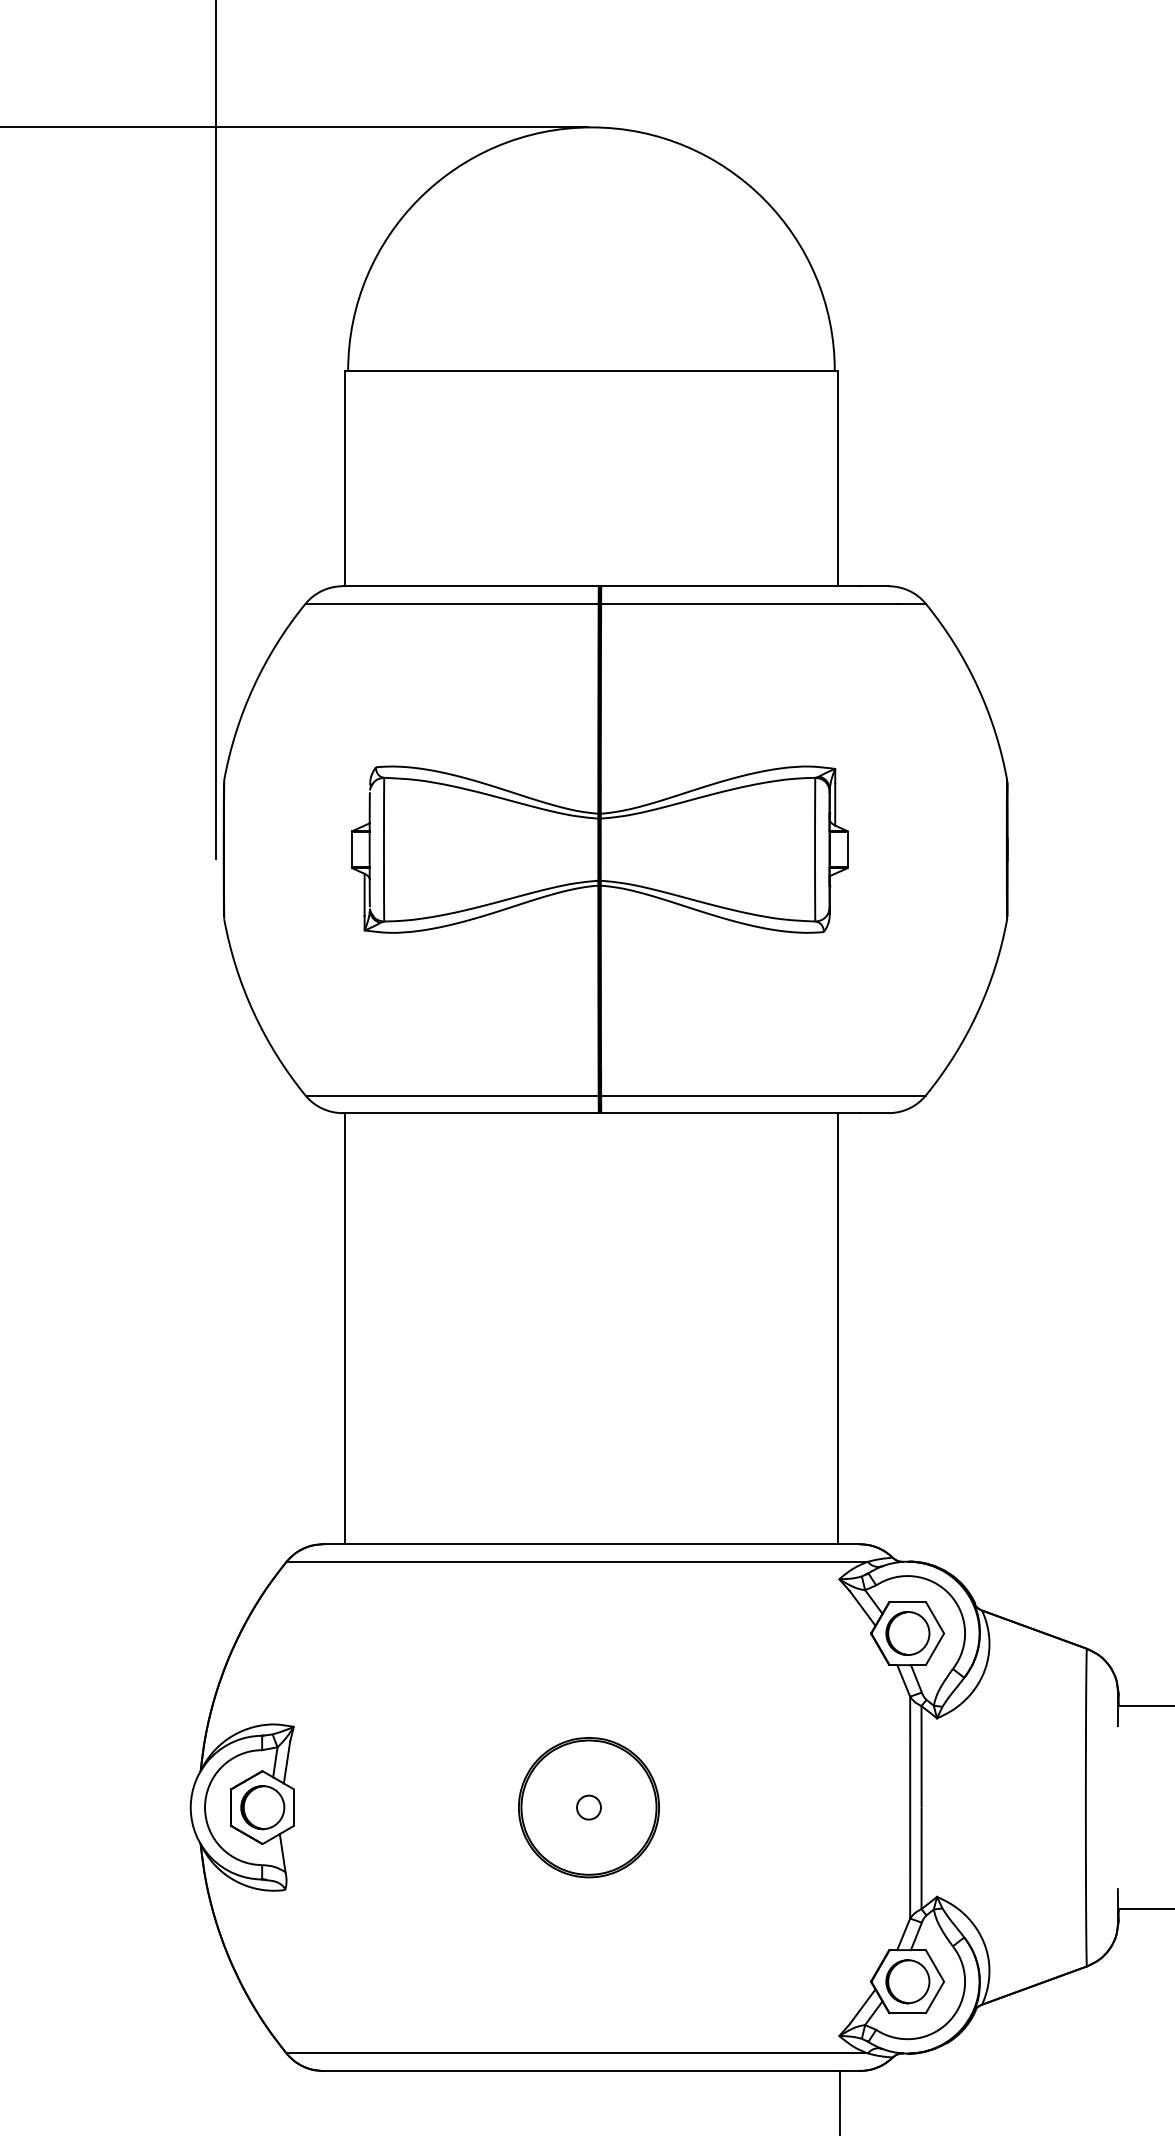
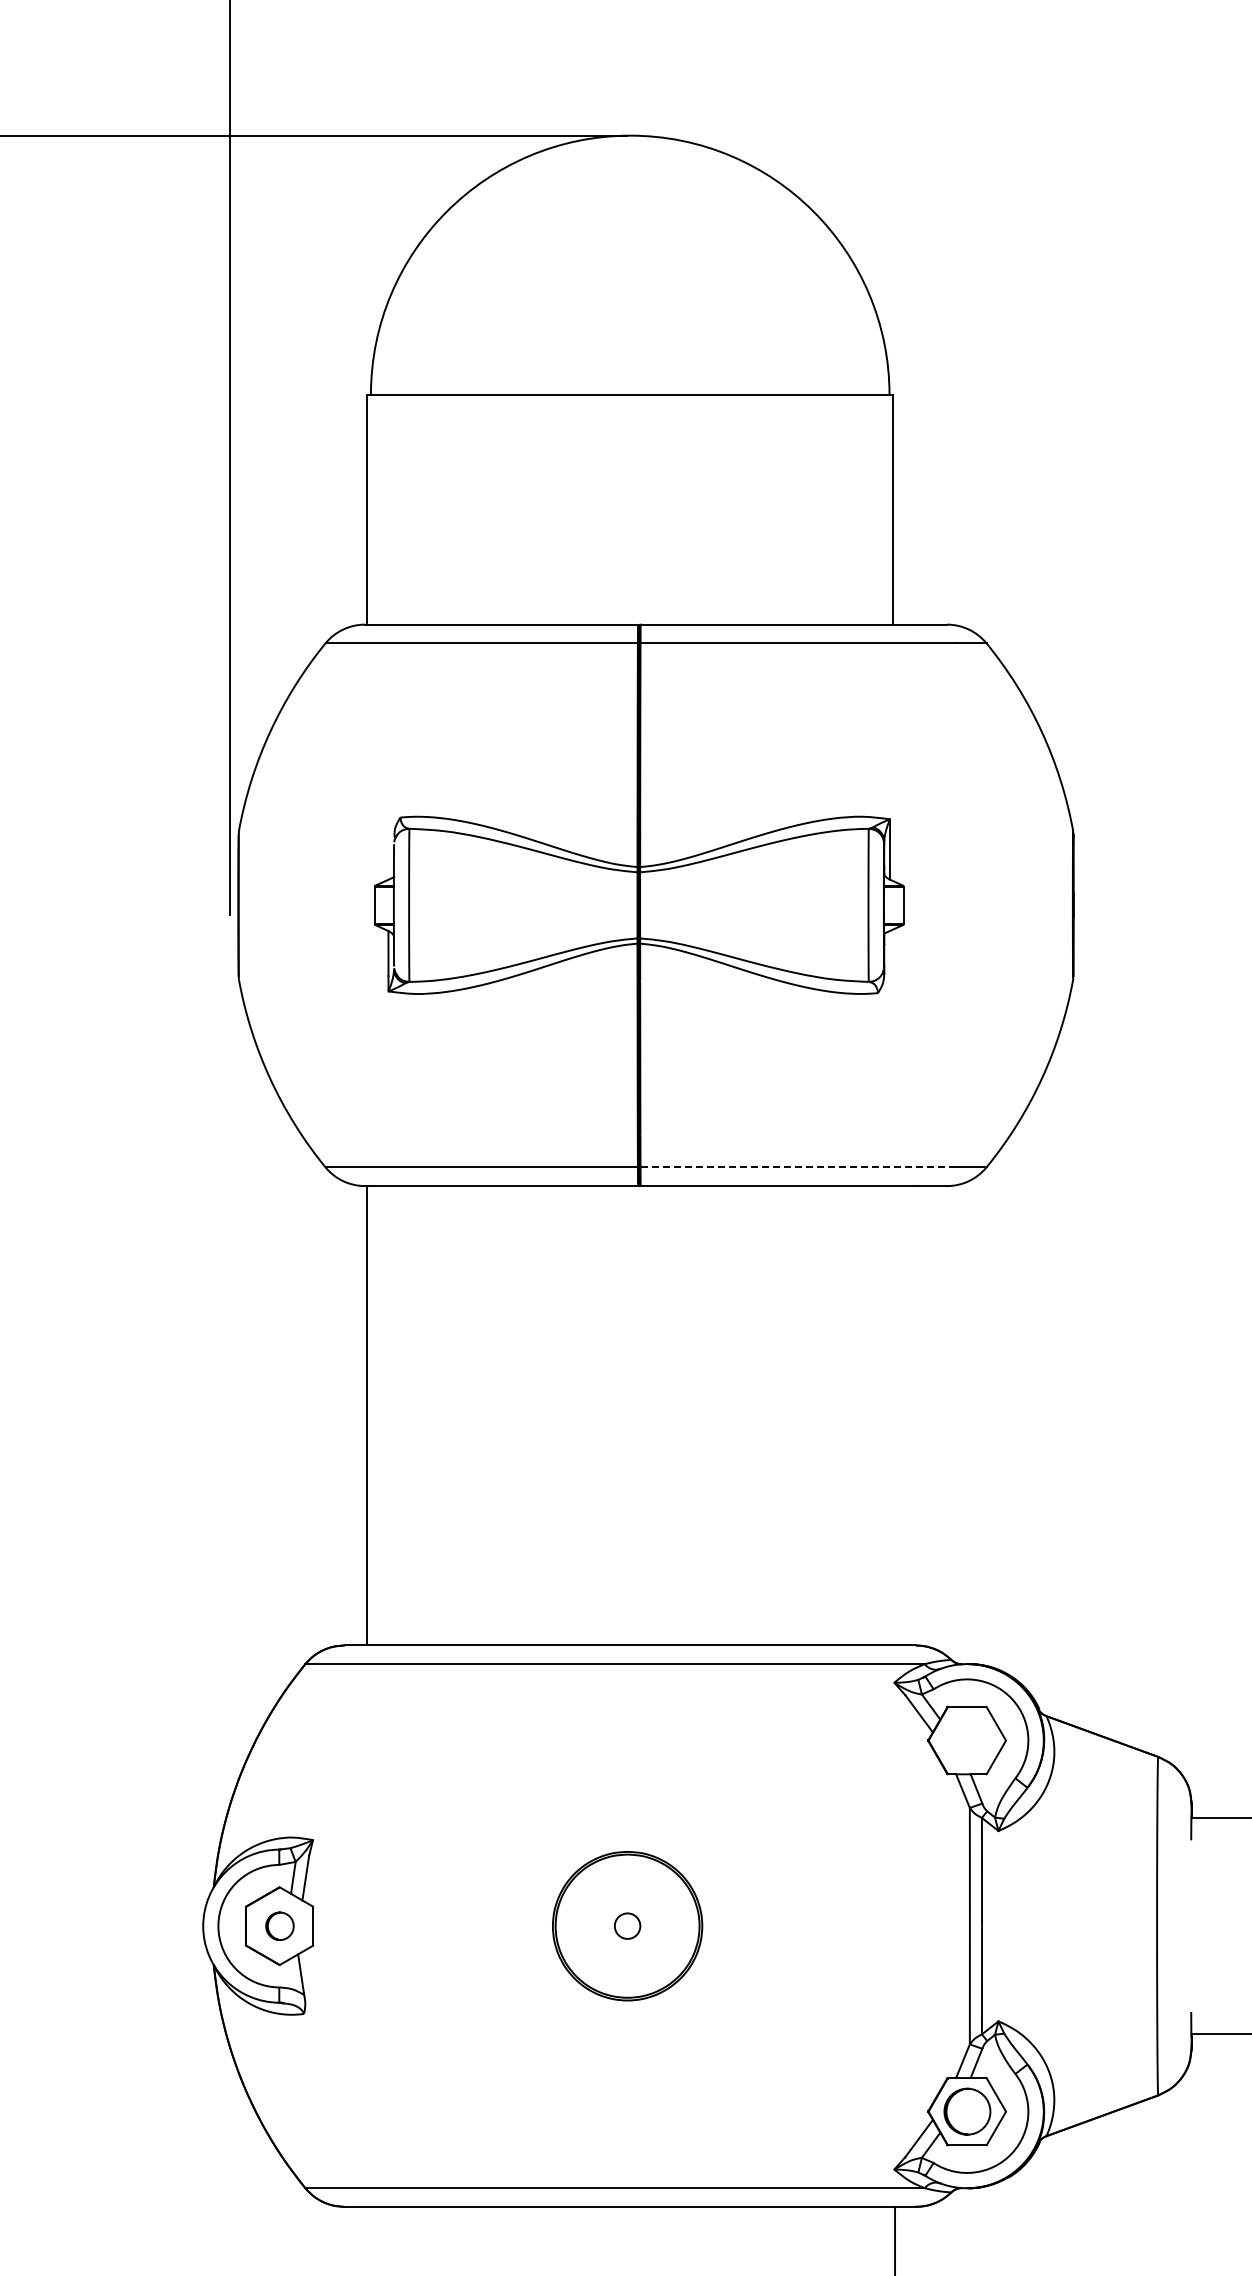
line: (749, 1095) -> (798, 1167), solid -> dashed
line: (838, 1328) -> (893, 1415), removed
part: (907, 1633) -> (967, 1740), removed
part: (262, 1807) -> (279, 1926), size x0.6

